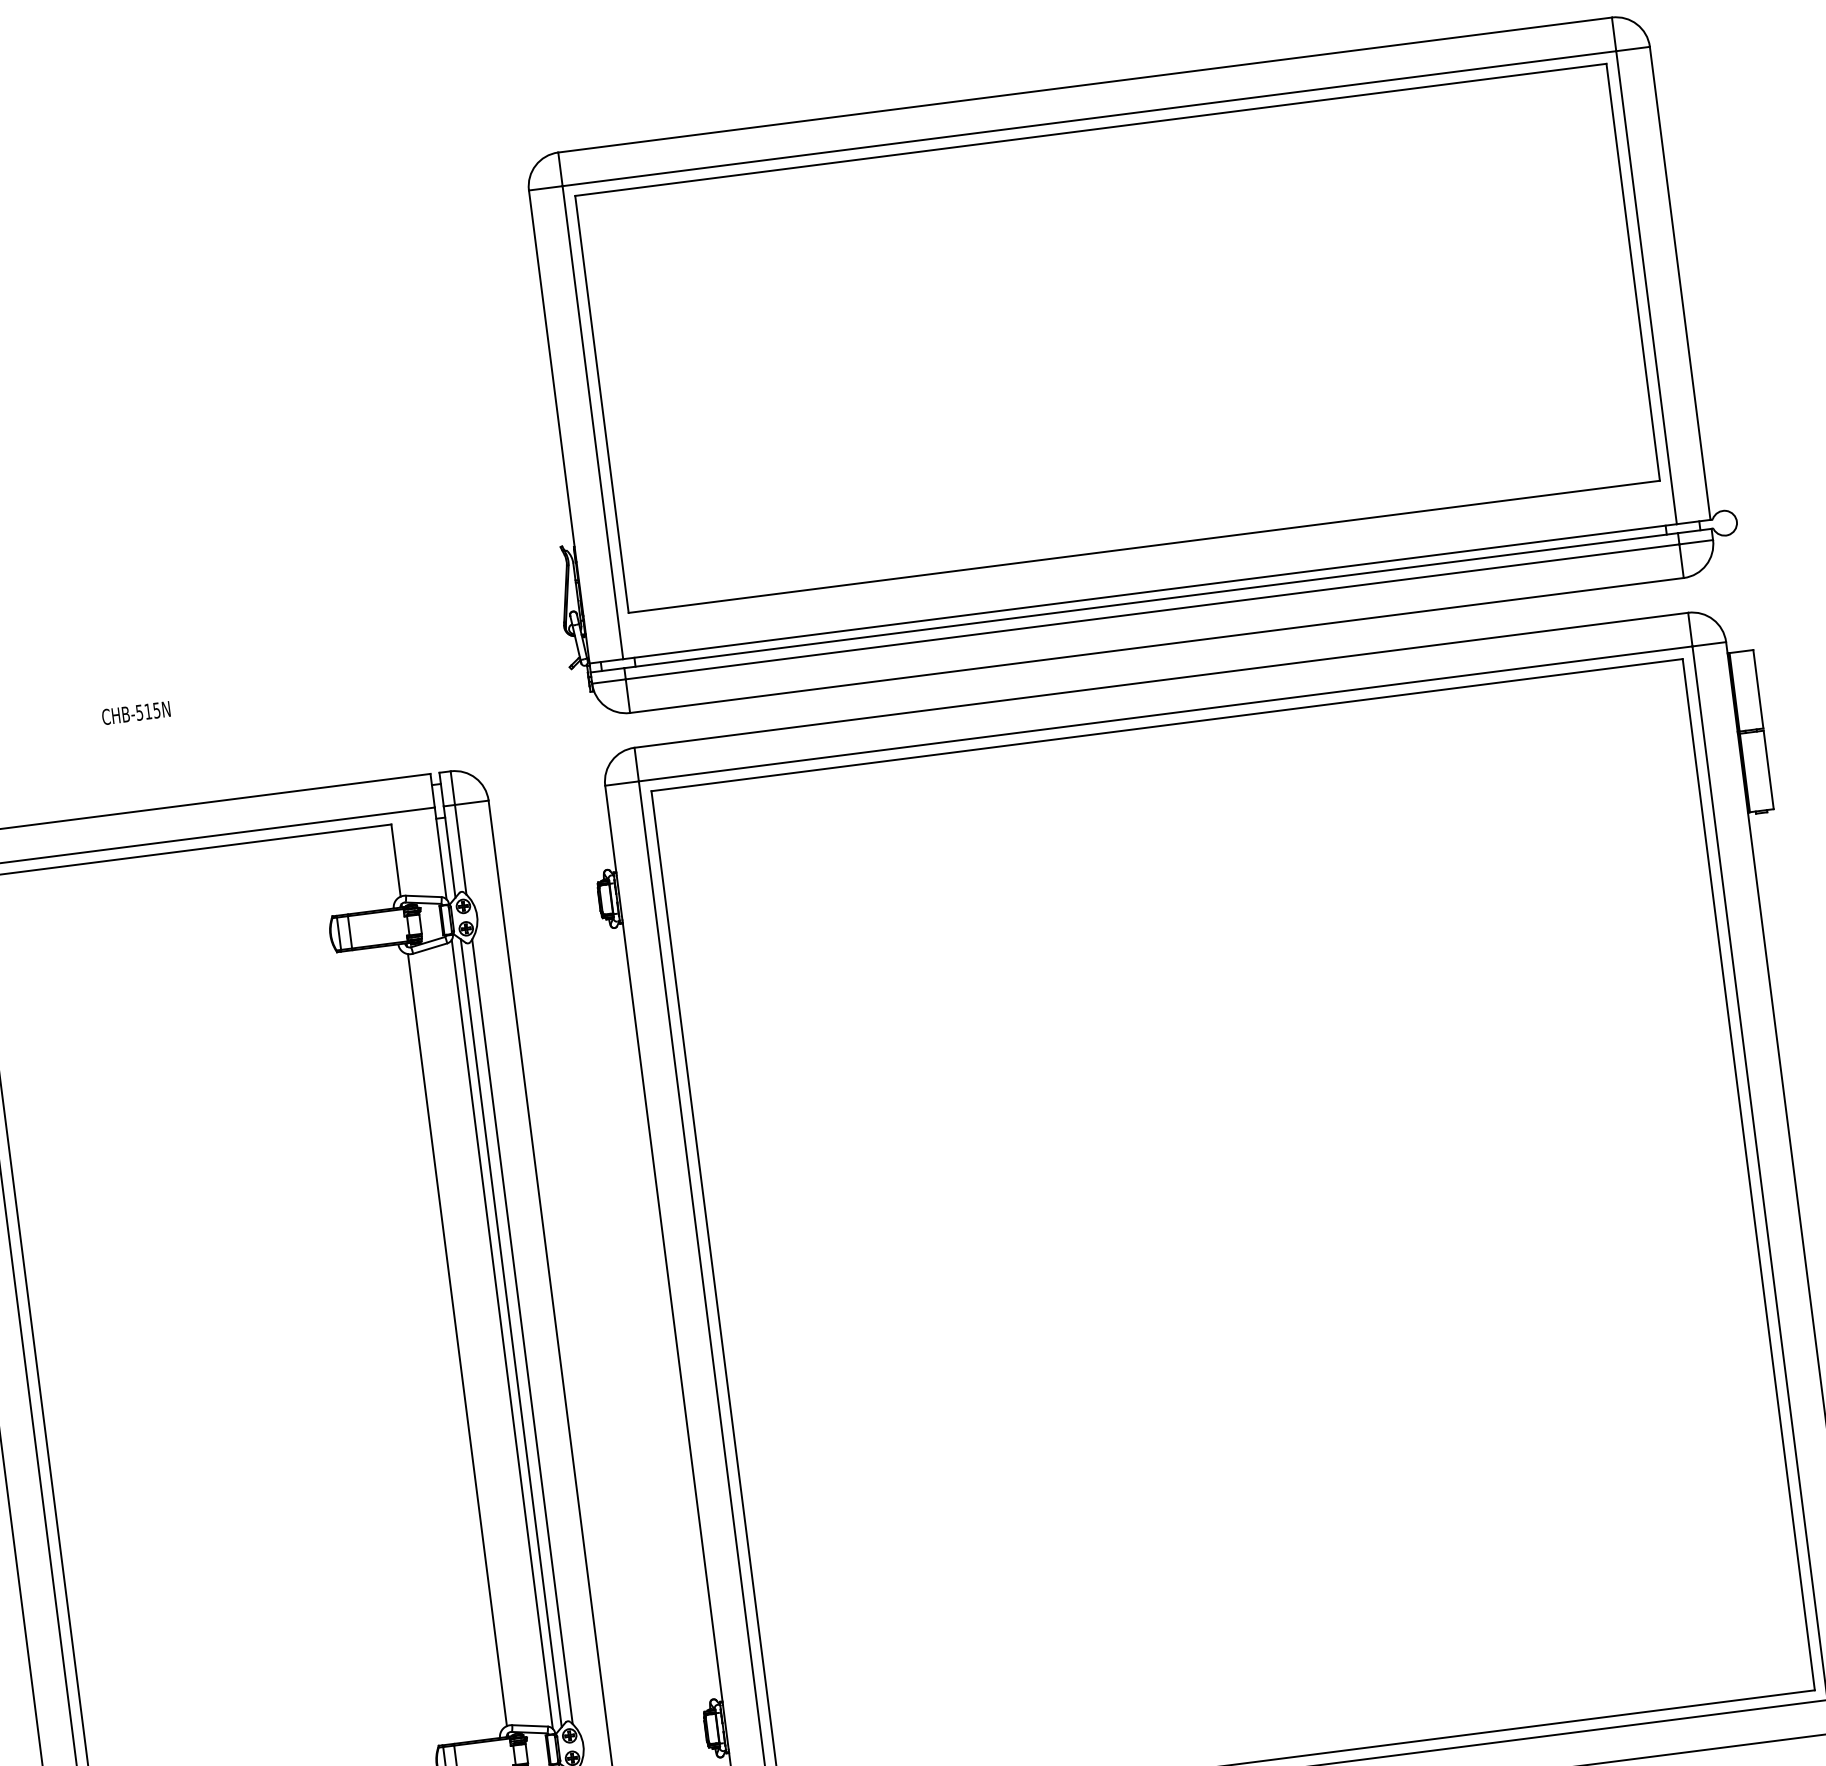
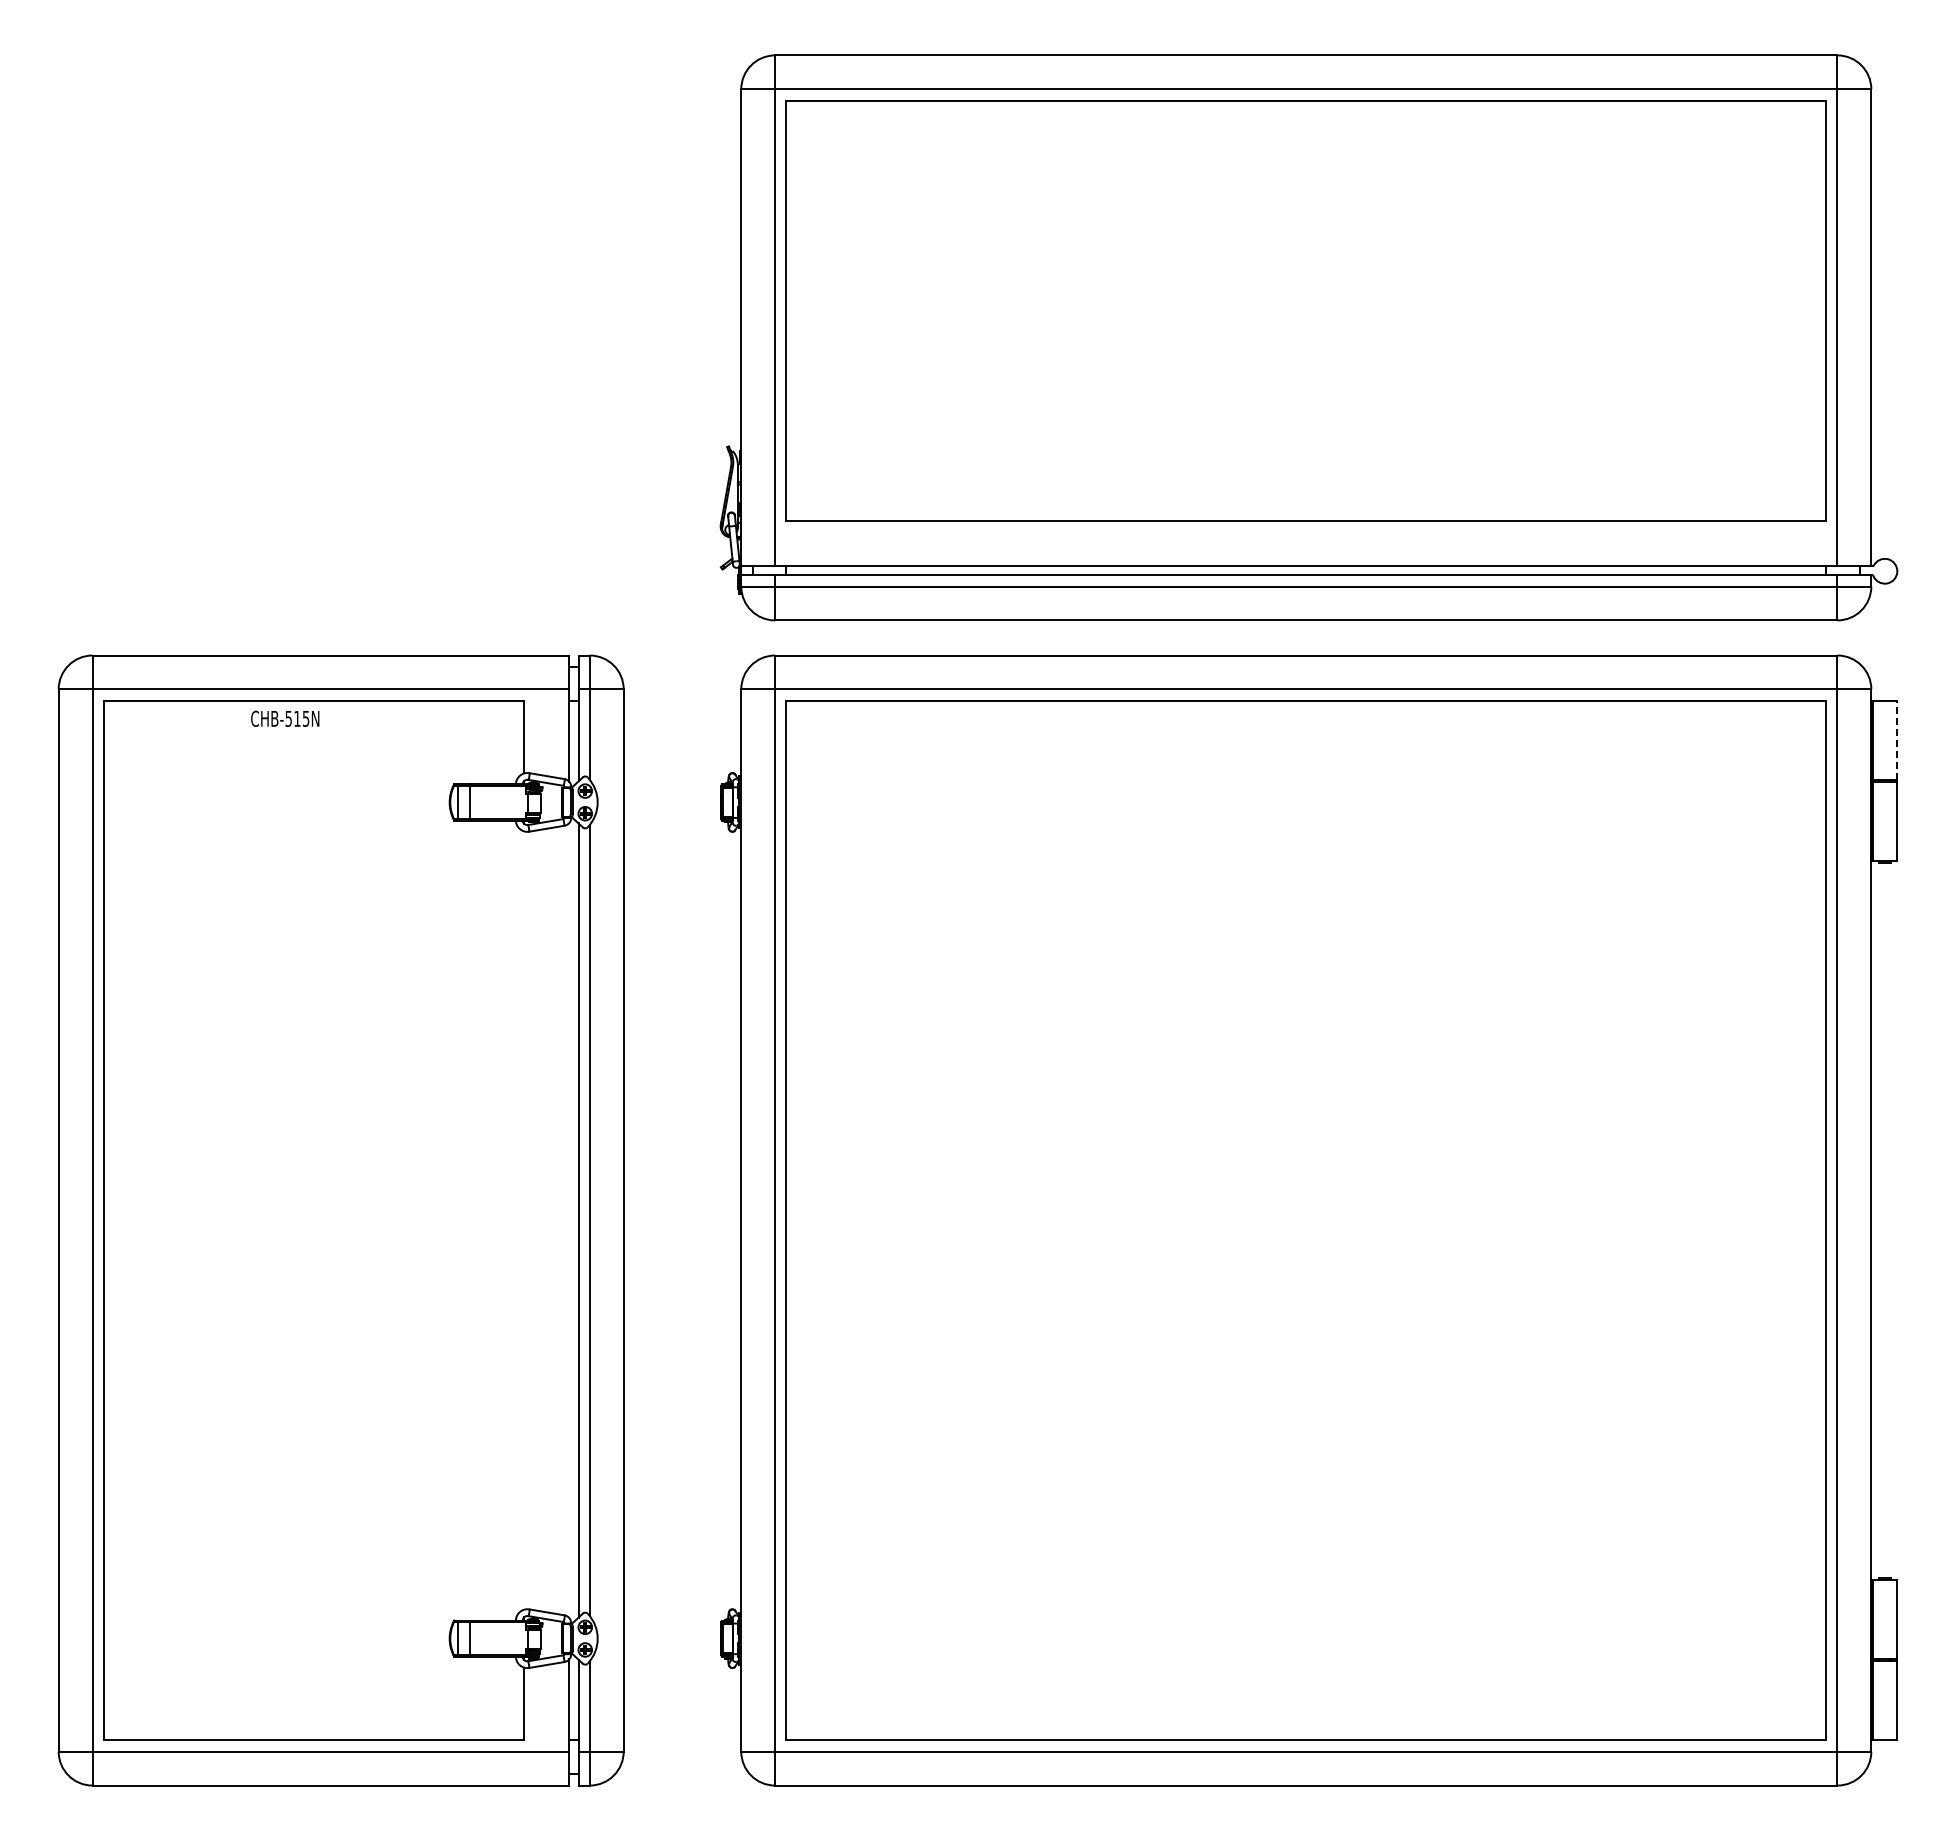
line: (1758, 689) -> (1897, 740), solid -> dashed
text: (136, 712) -> (285, 718), moved
line: (502, 1334) -> (569, 1220), removed
line: (457, 1340) -> (524, 1220), removed

